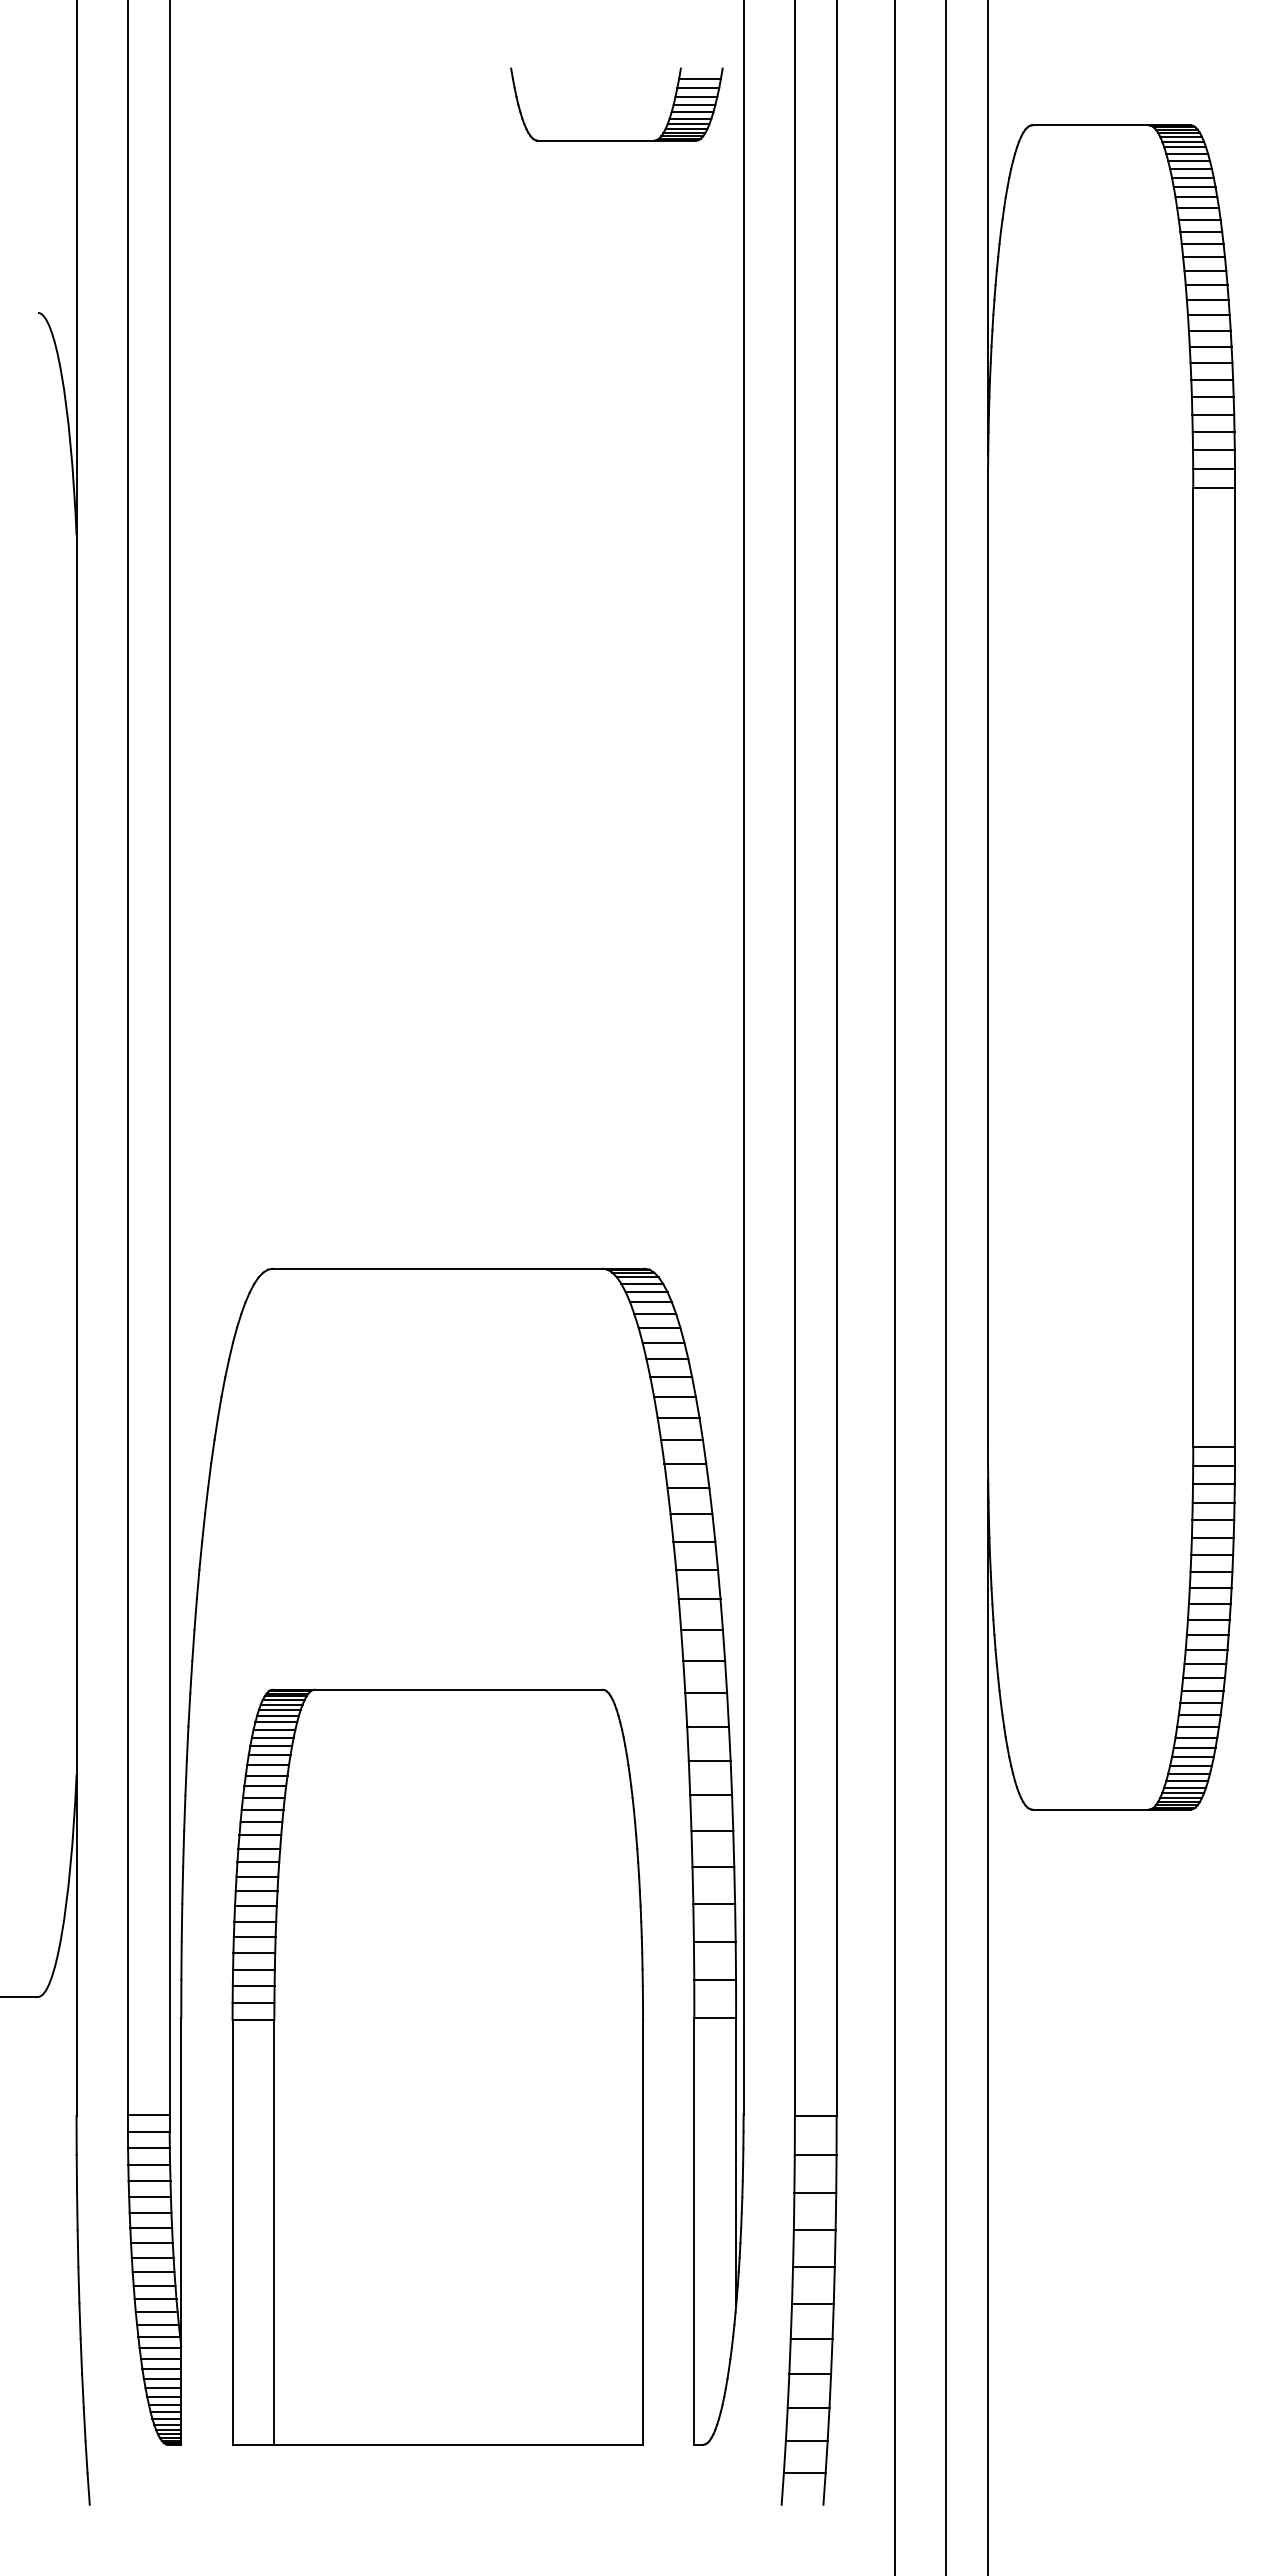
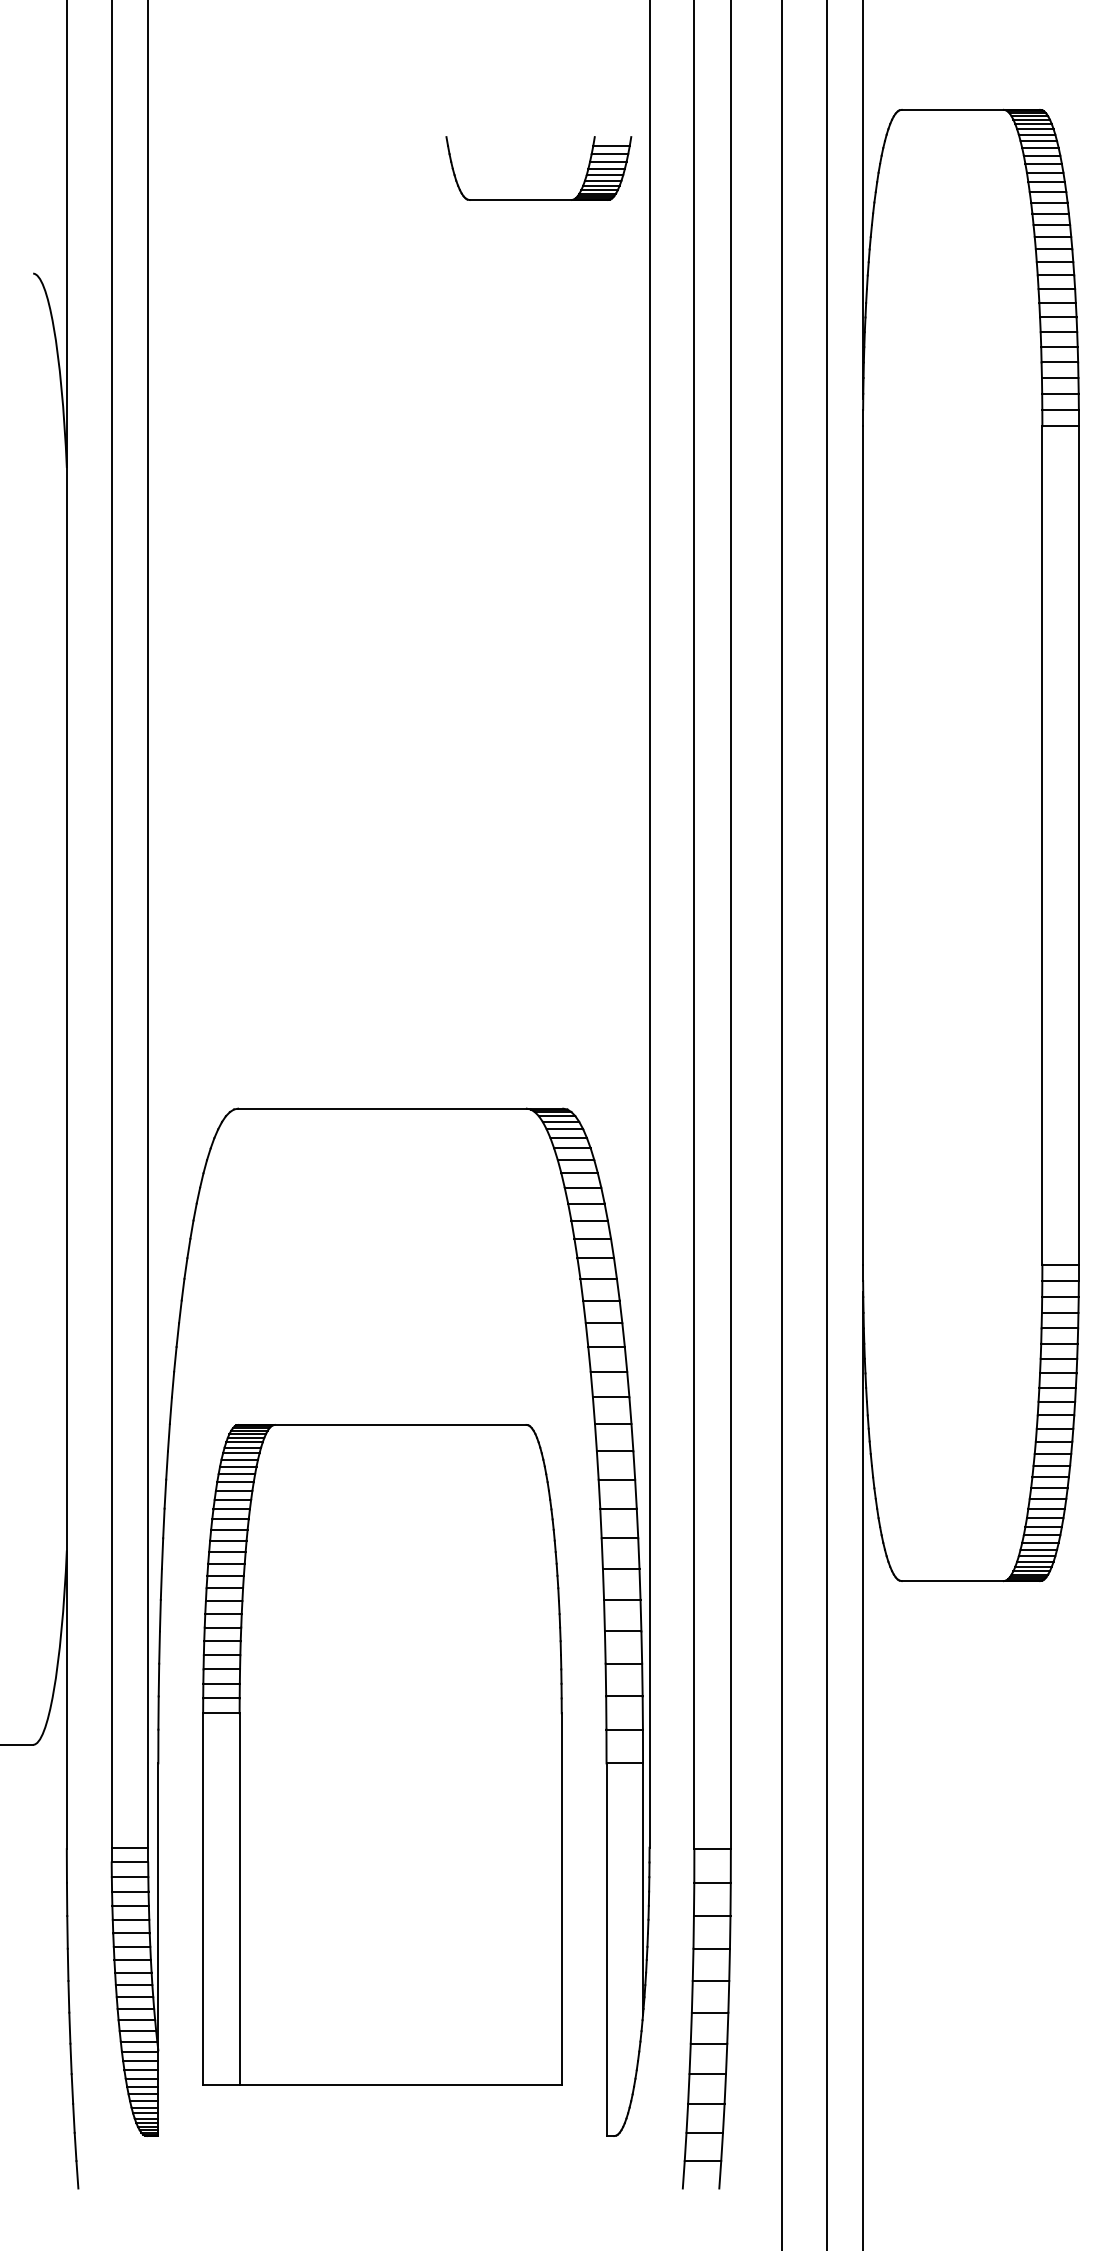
part: (616, 140) -> (538, 199), moved
part: (437, 2066) -> (382, 1754), moved

